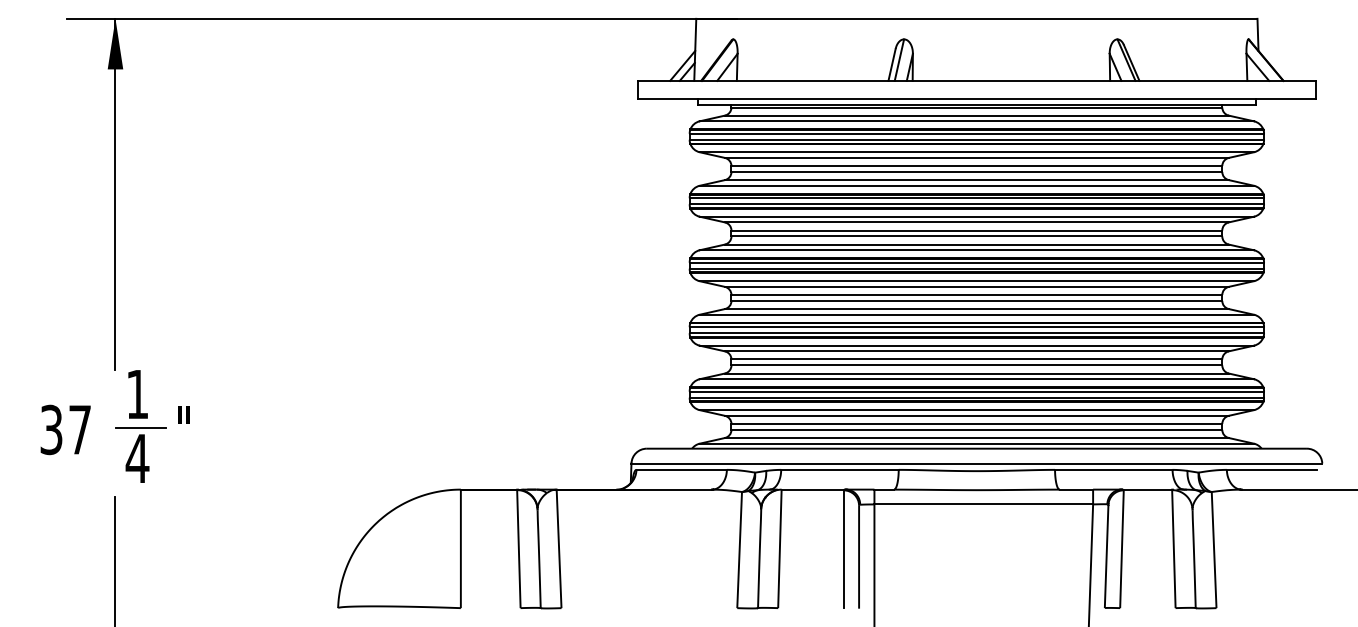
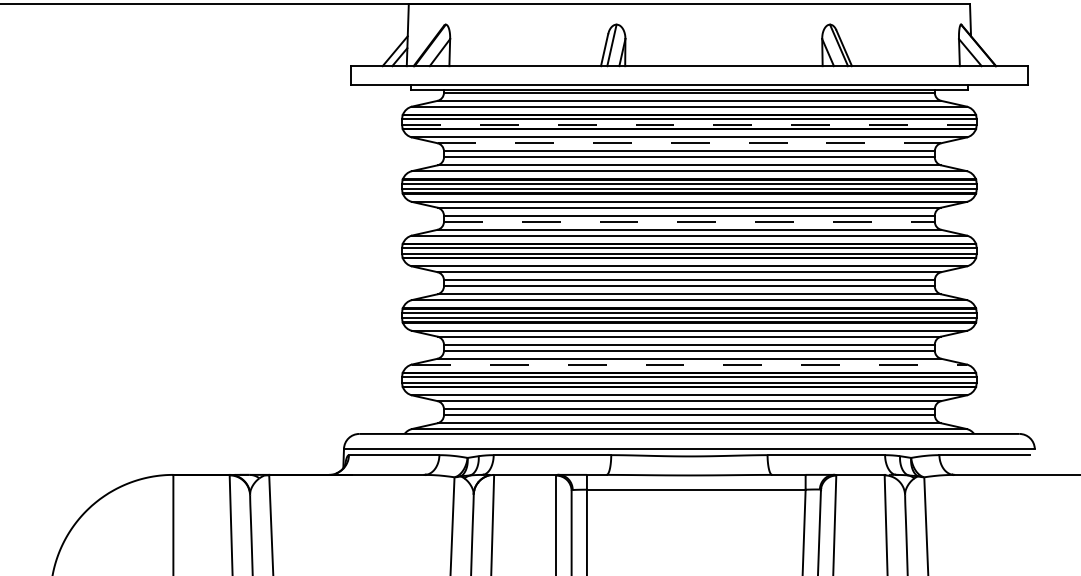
line: (977, 139) -> (690, 124), solid -> dashed
line: (976, 157) -> (689, 142), solid -> dashed
line: (977, 236) -> (690, 221), solid -> dashed
line: (977, 379) -> (690, 364), solid -> dashed

